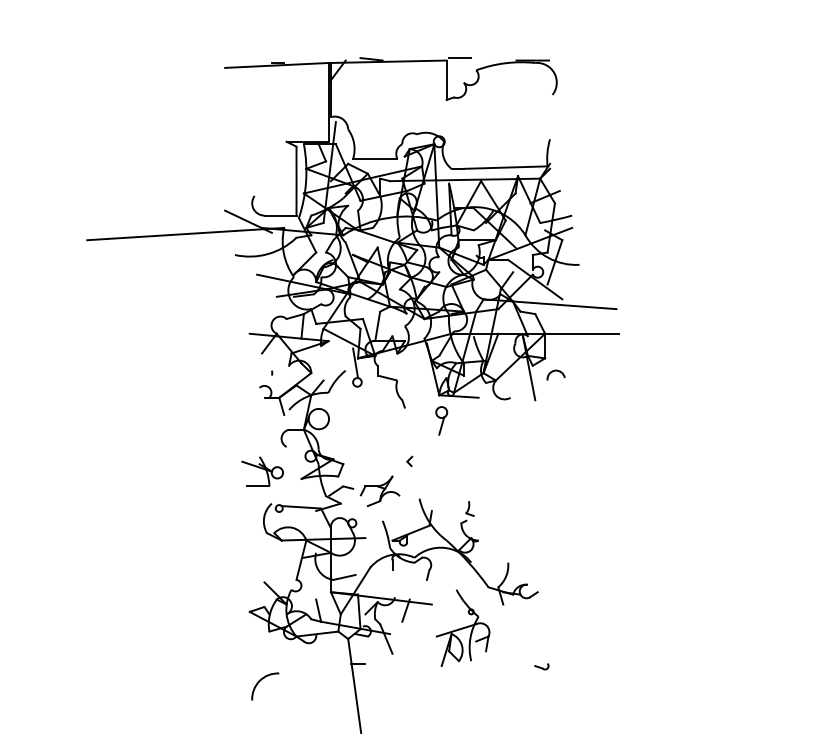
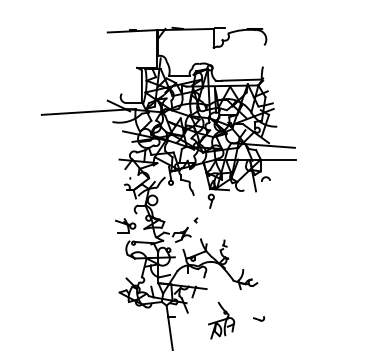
part: (462, 628) -> (221, 320), moved
part: (542, 666) -> (259, 318), size x1.6
arc: (264, 680) -> (126, 325), removed

